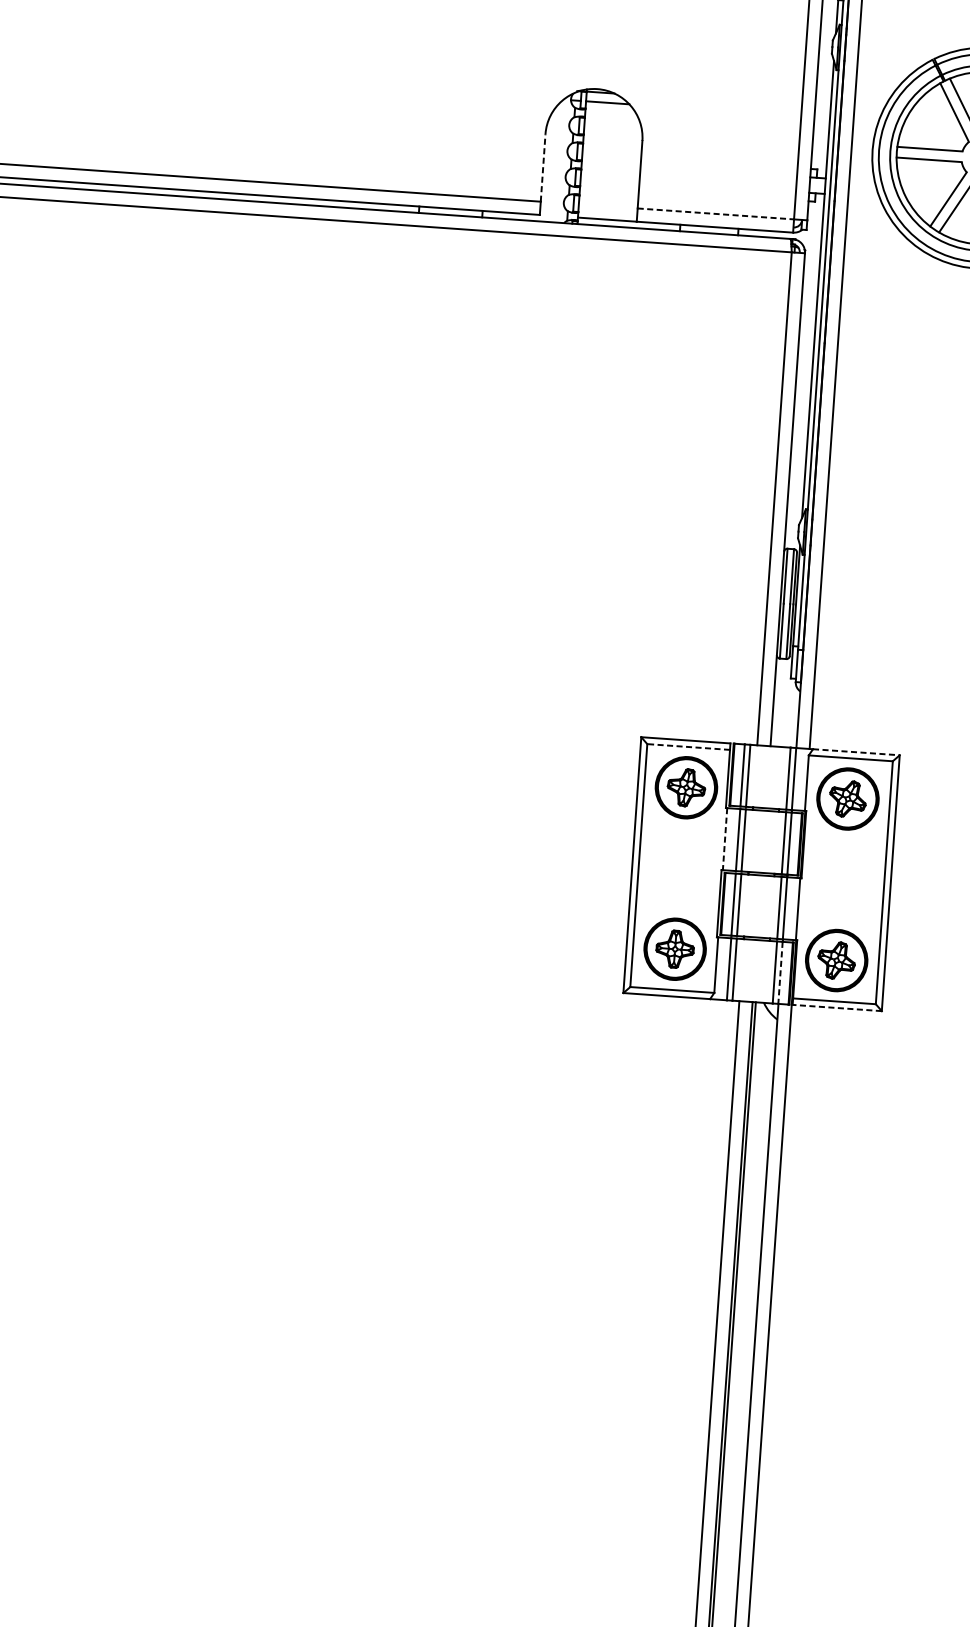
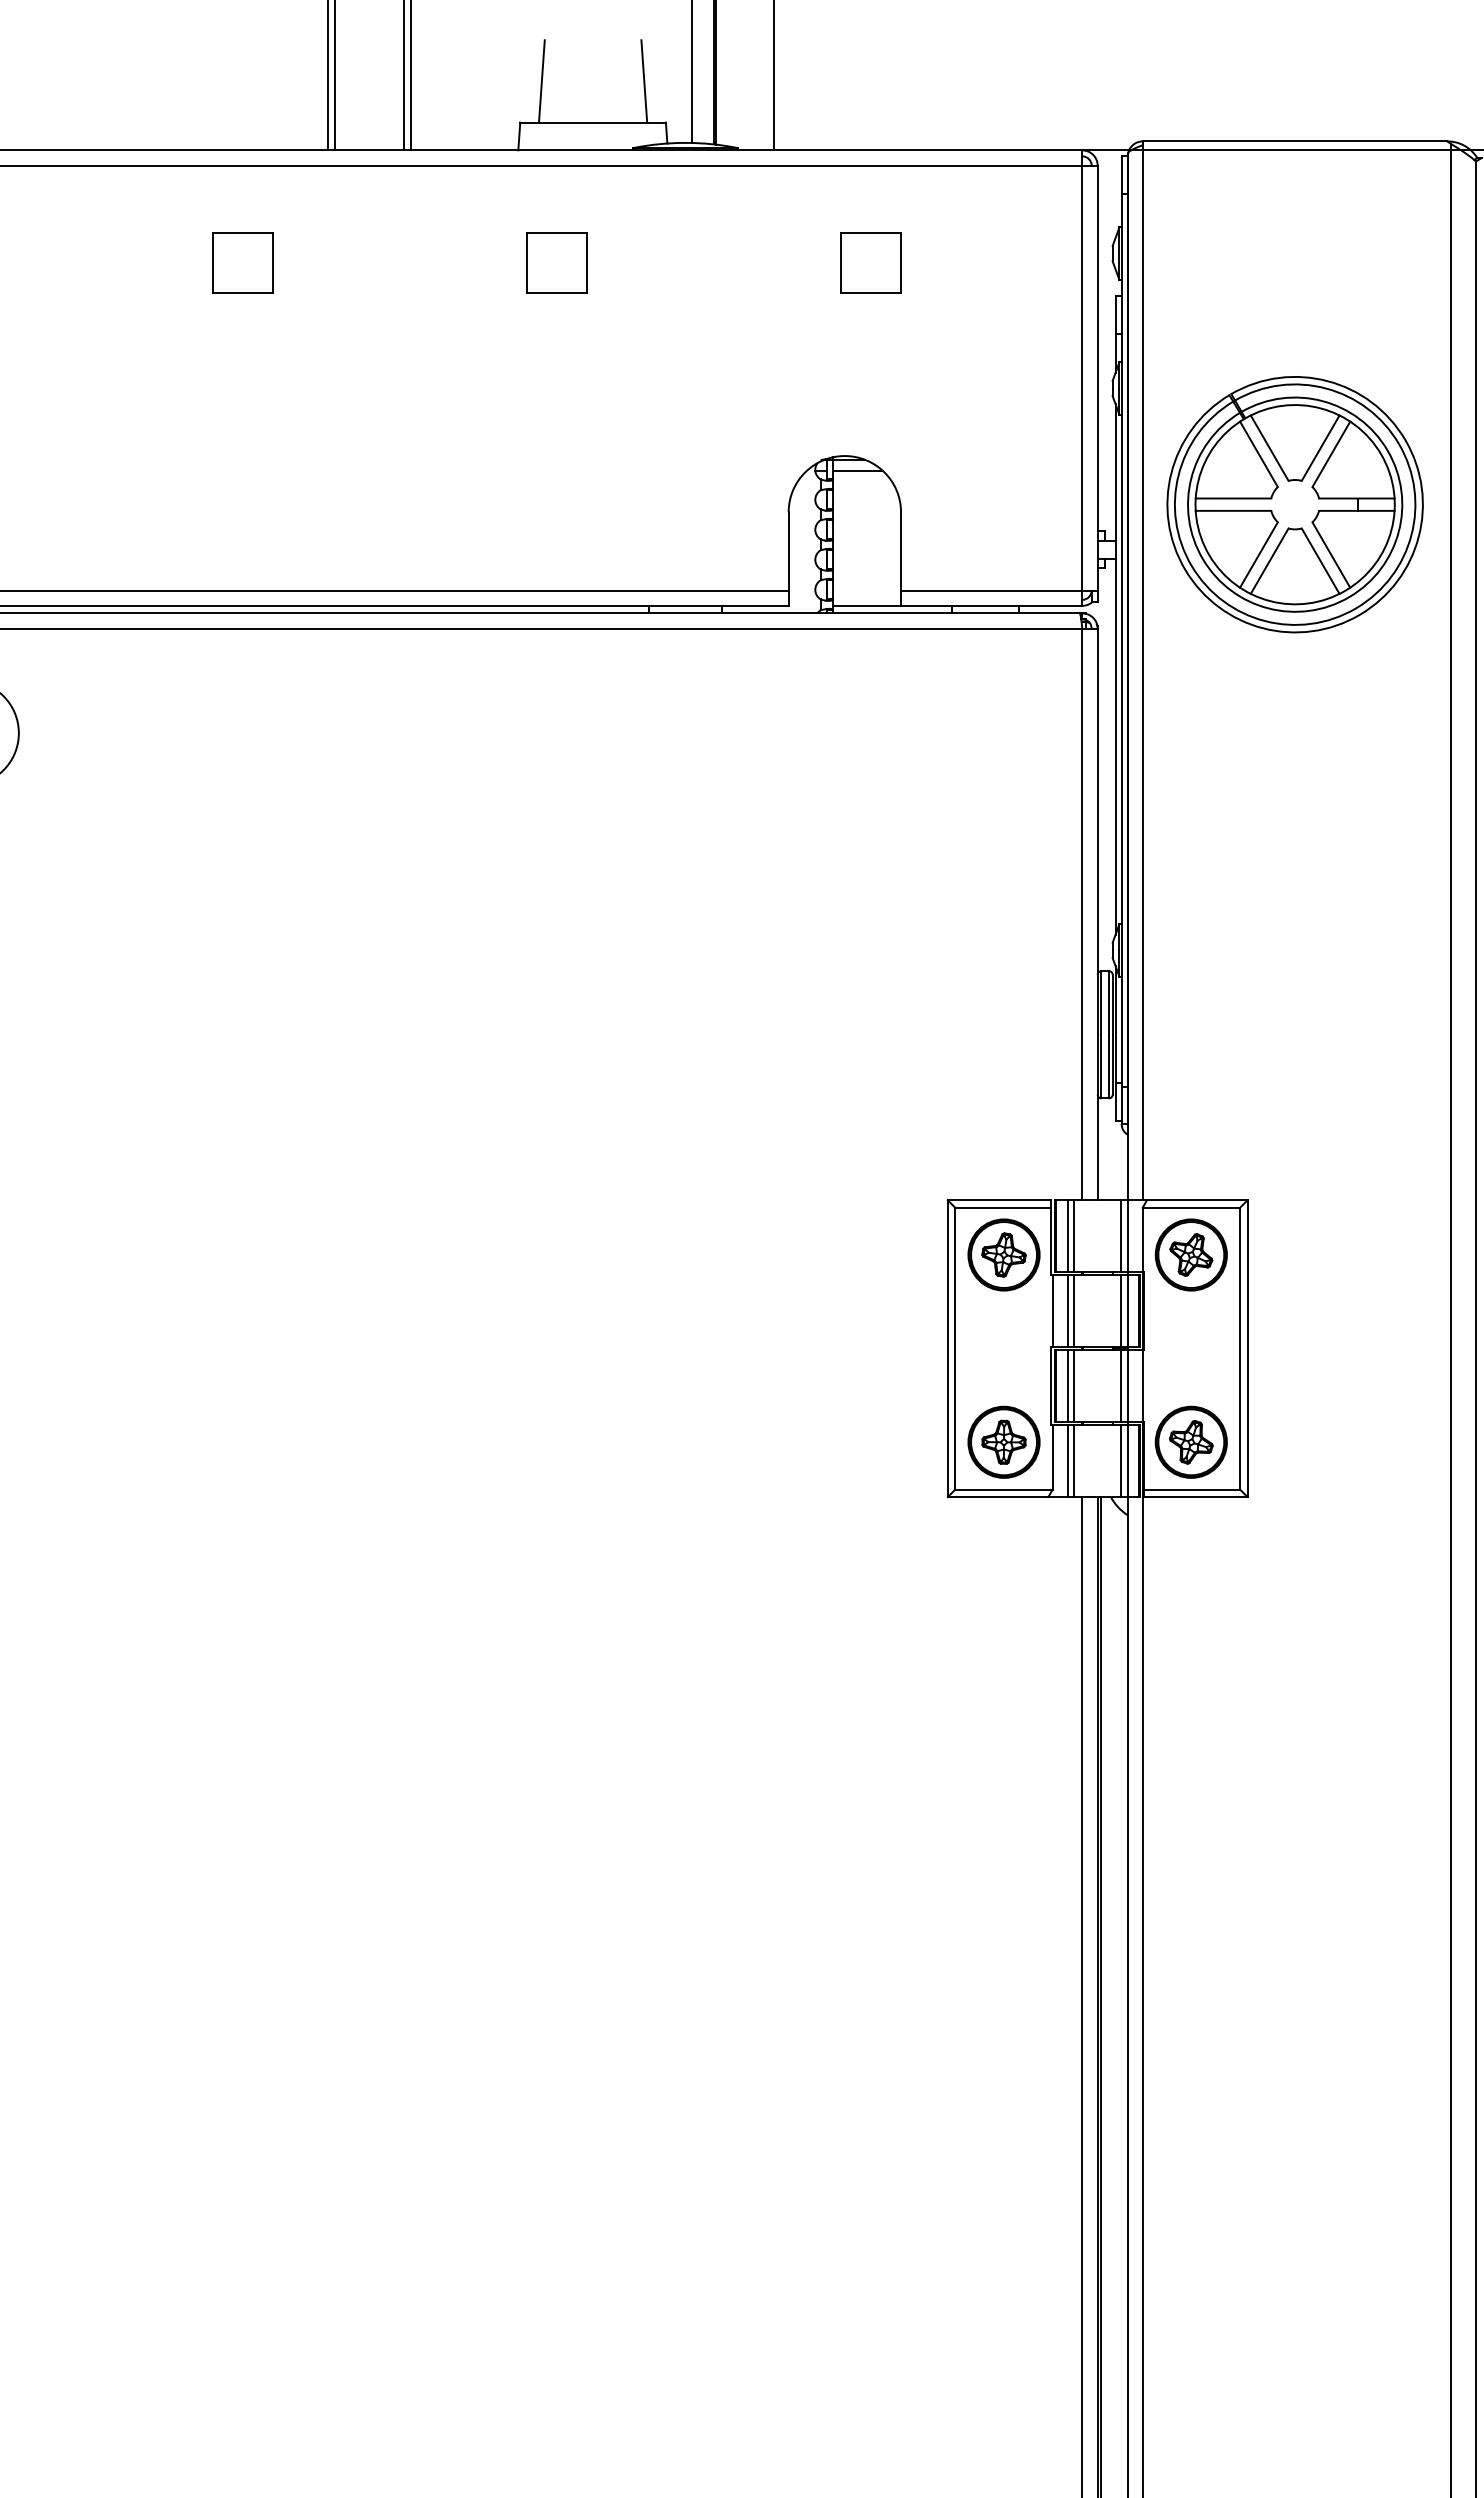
line: (543, 167) -> (788, 550), dashed -> solid
line: (715, 213) -> (991, 590), dashed -> solid
line: (688, 746) -> (1003, 1207), dashed -> solid
line: (856, 752) -> (1197, 1200), dashed -> solid
line: (724, 839) -> (1052, 1311), dashed -> solid
line: (780, 973) -> (1127, 1461), dashed -> solid
line: (836, 1008) -> (1195, 1497), dashed -> solid

